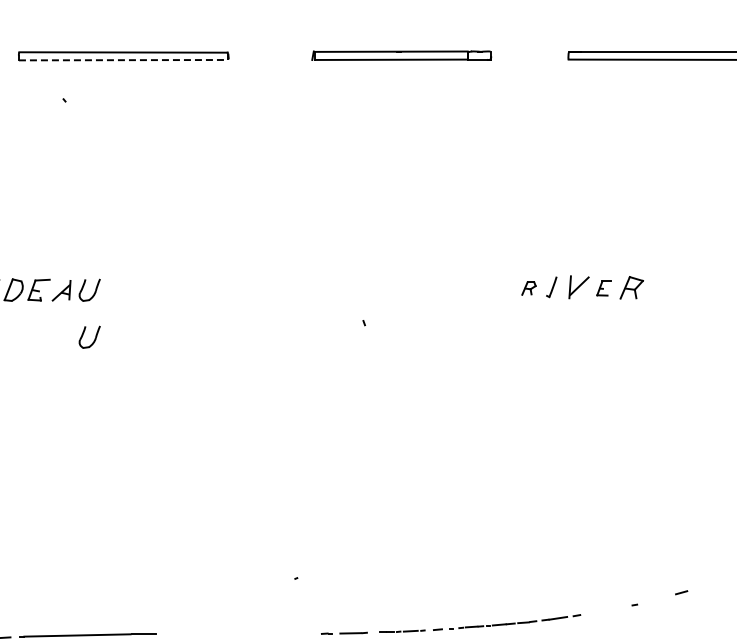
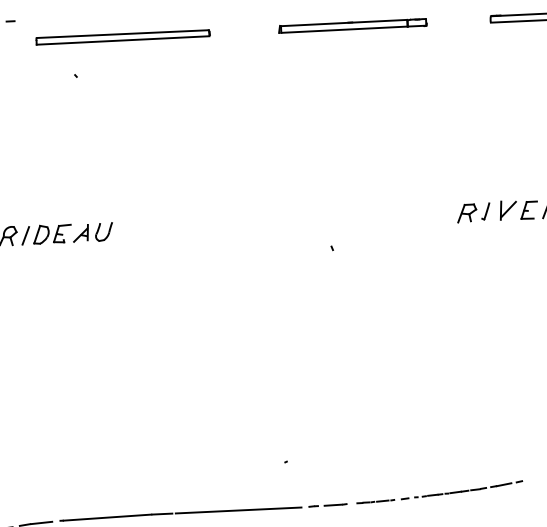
line: (123, 60) -> (123, 40), dashed -> solid
part: (528, 288) -> (466, 213), size x1.67
part: (603, 288) -> (528, 210), size x1.43
part: (89, 336) -> (105, 270), removed
line: (236, 634) -> (238, 510), added

